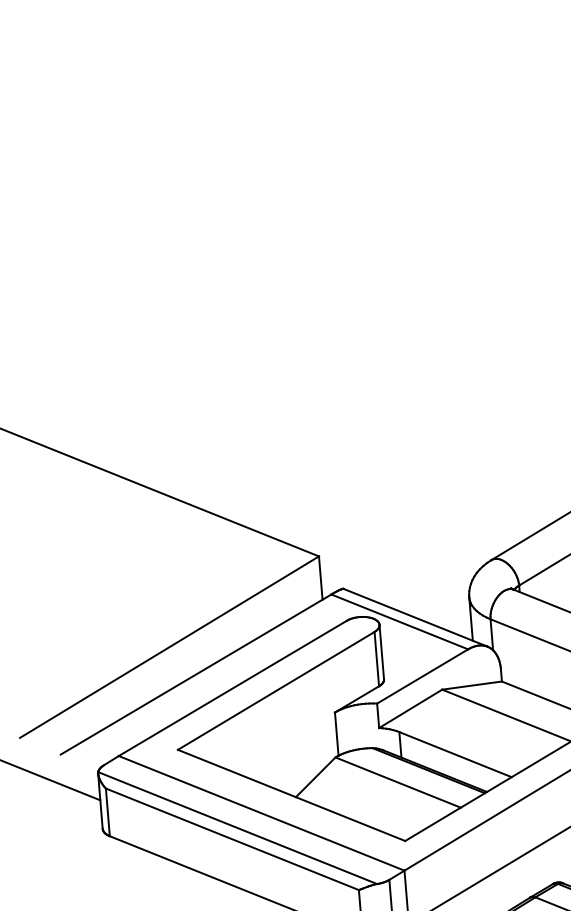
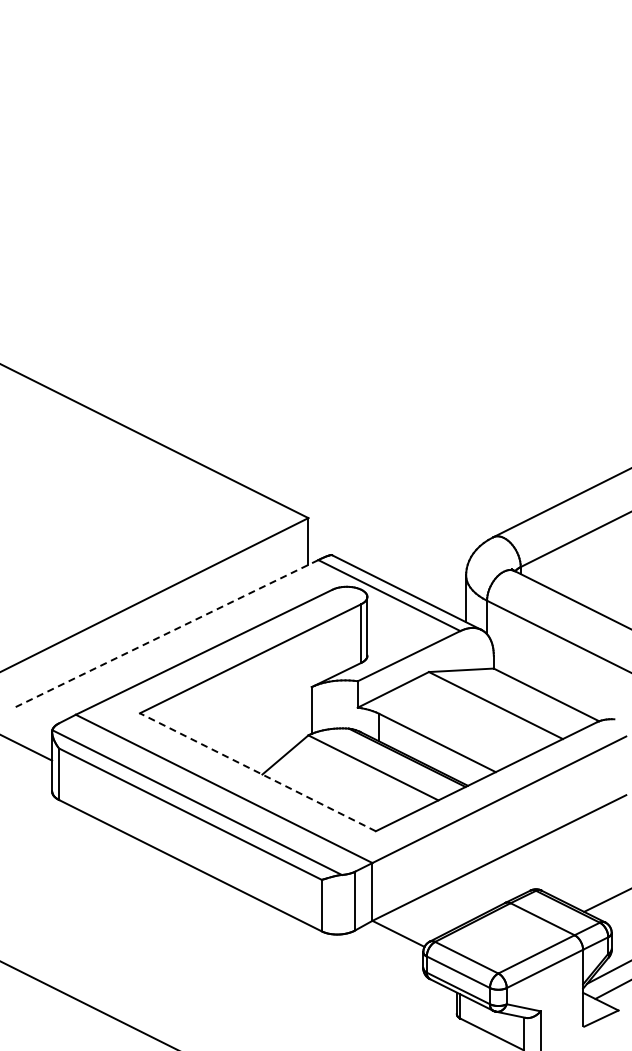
line: (195, 674) -> (165, 634), solid -> dashed
line: (291, 795) -> (257, 772), solid -> dashed

